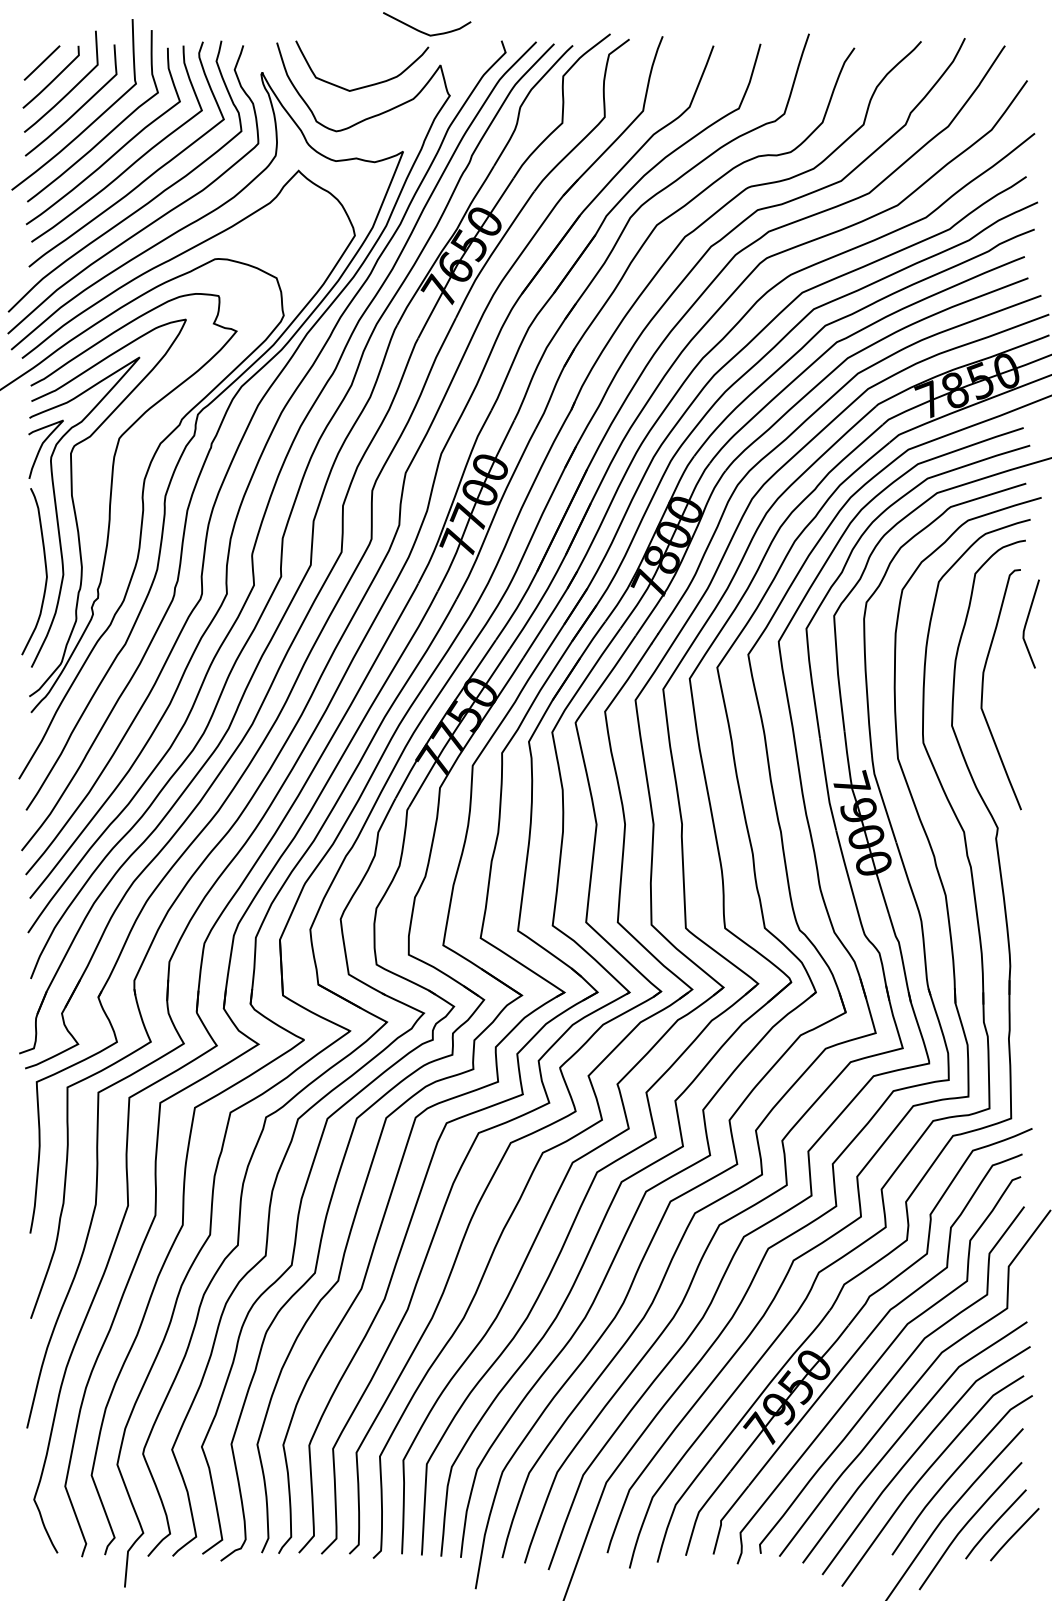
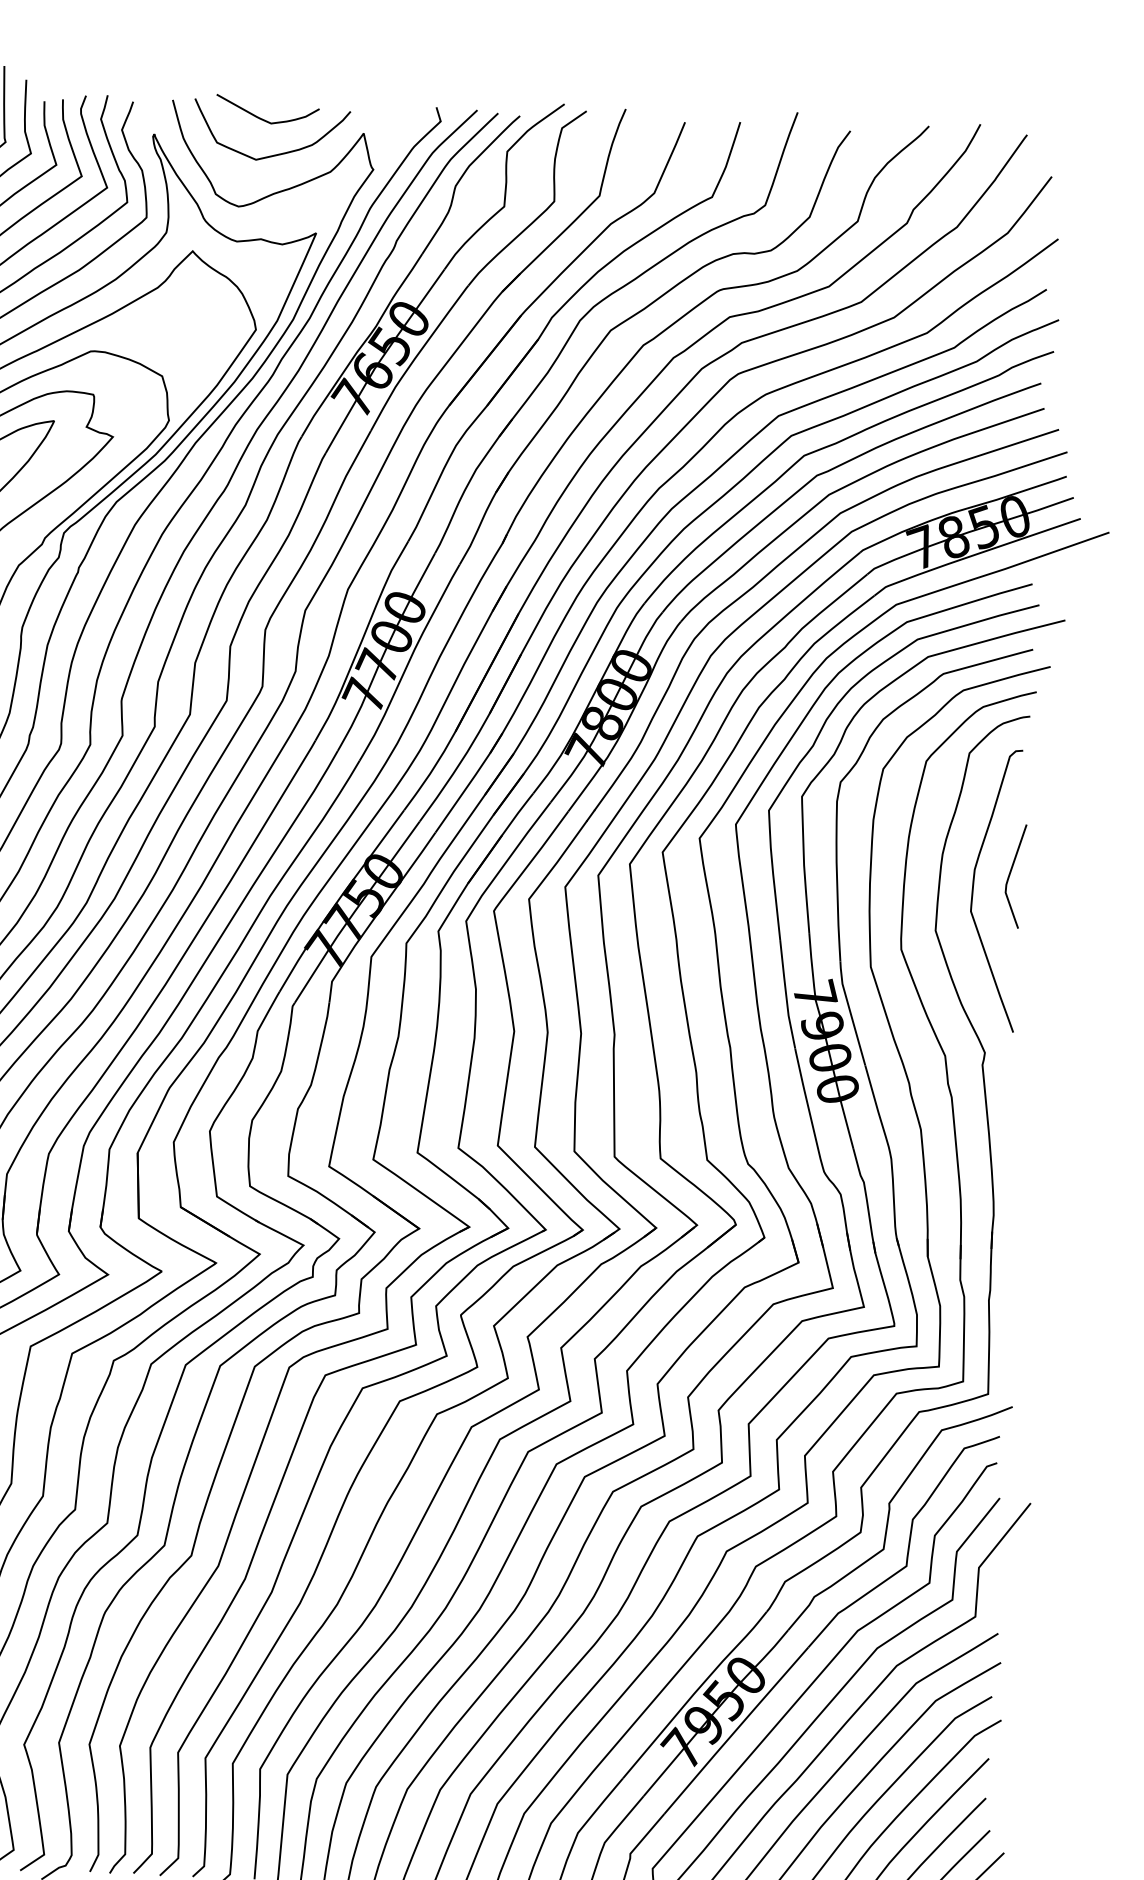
curve: (423, 31) -> (263, 118), moved
curve: (1027, 622) -> (1011, 874), moved

